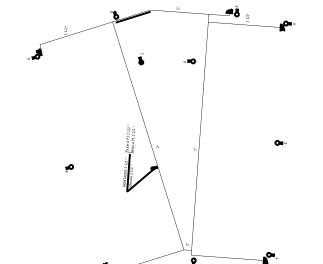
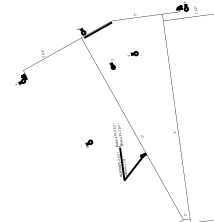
part: (189, 61) -> (133, 54), moved
part: (69, 168) -> (89, 143), moved

